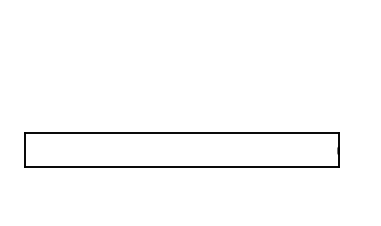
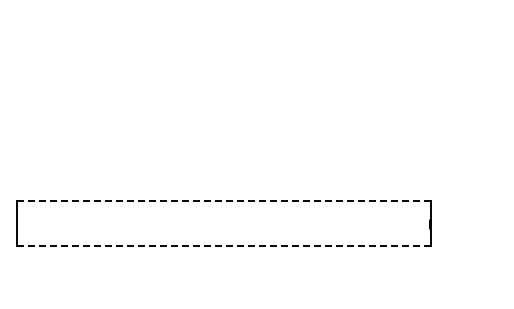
line: (181, 133) -> (223, 201), solid -> dashed
line: (181, 166) -> (223, 245), solid -> dashed

